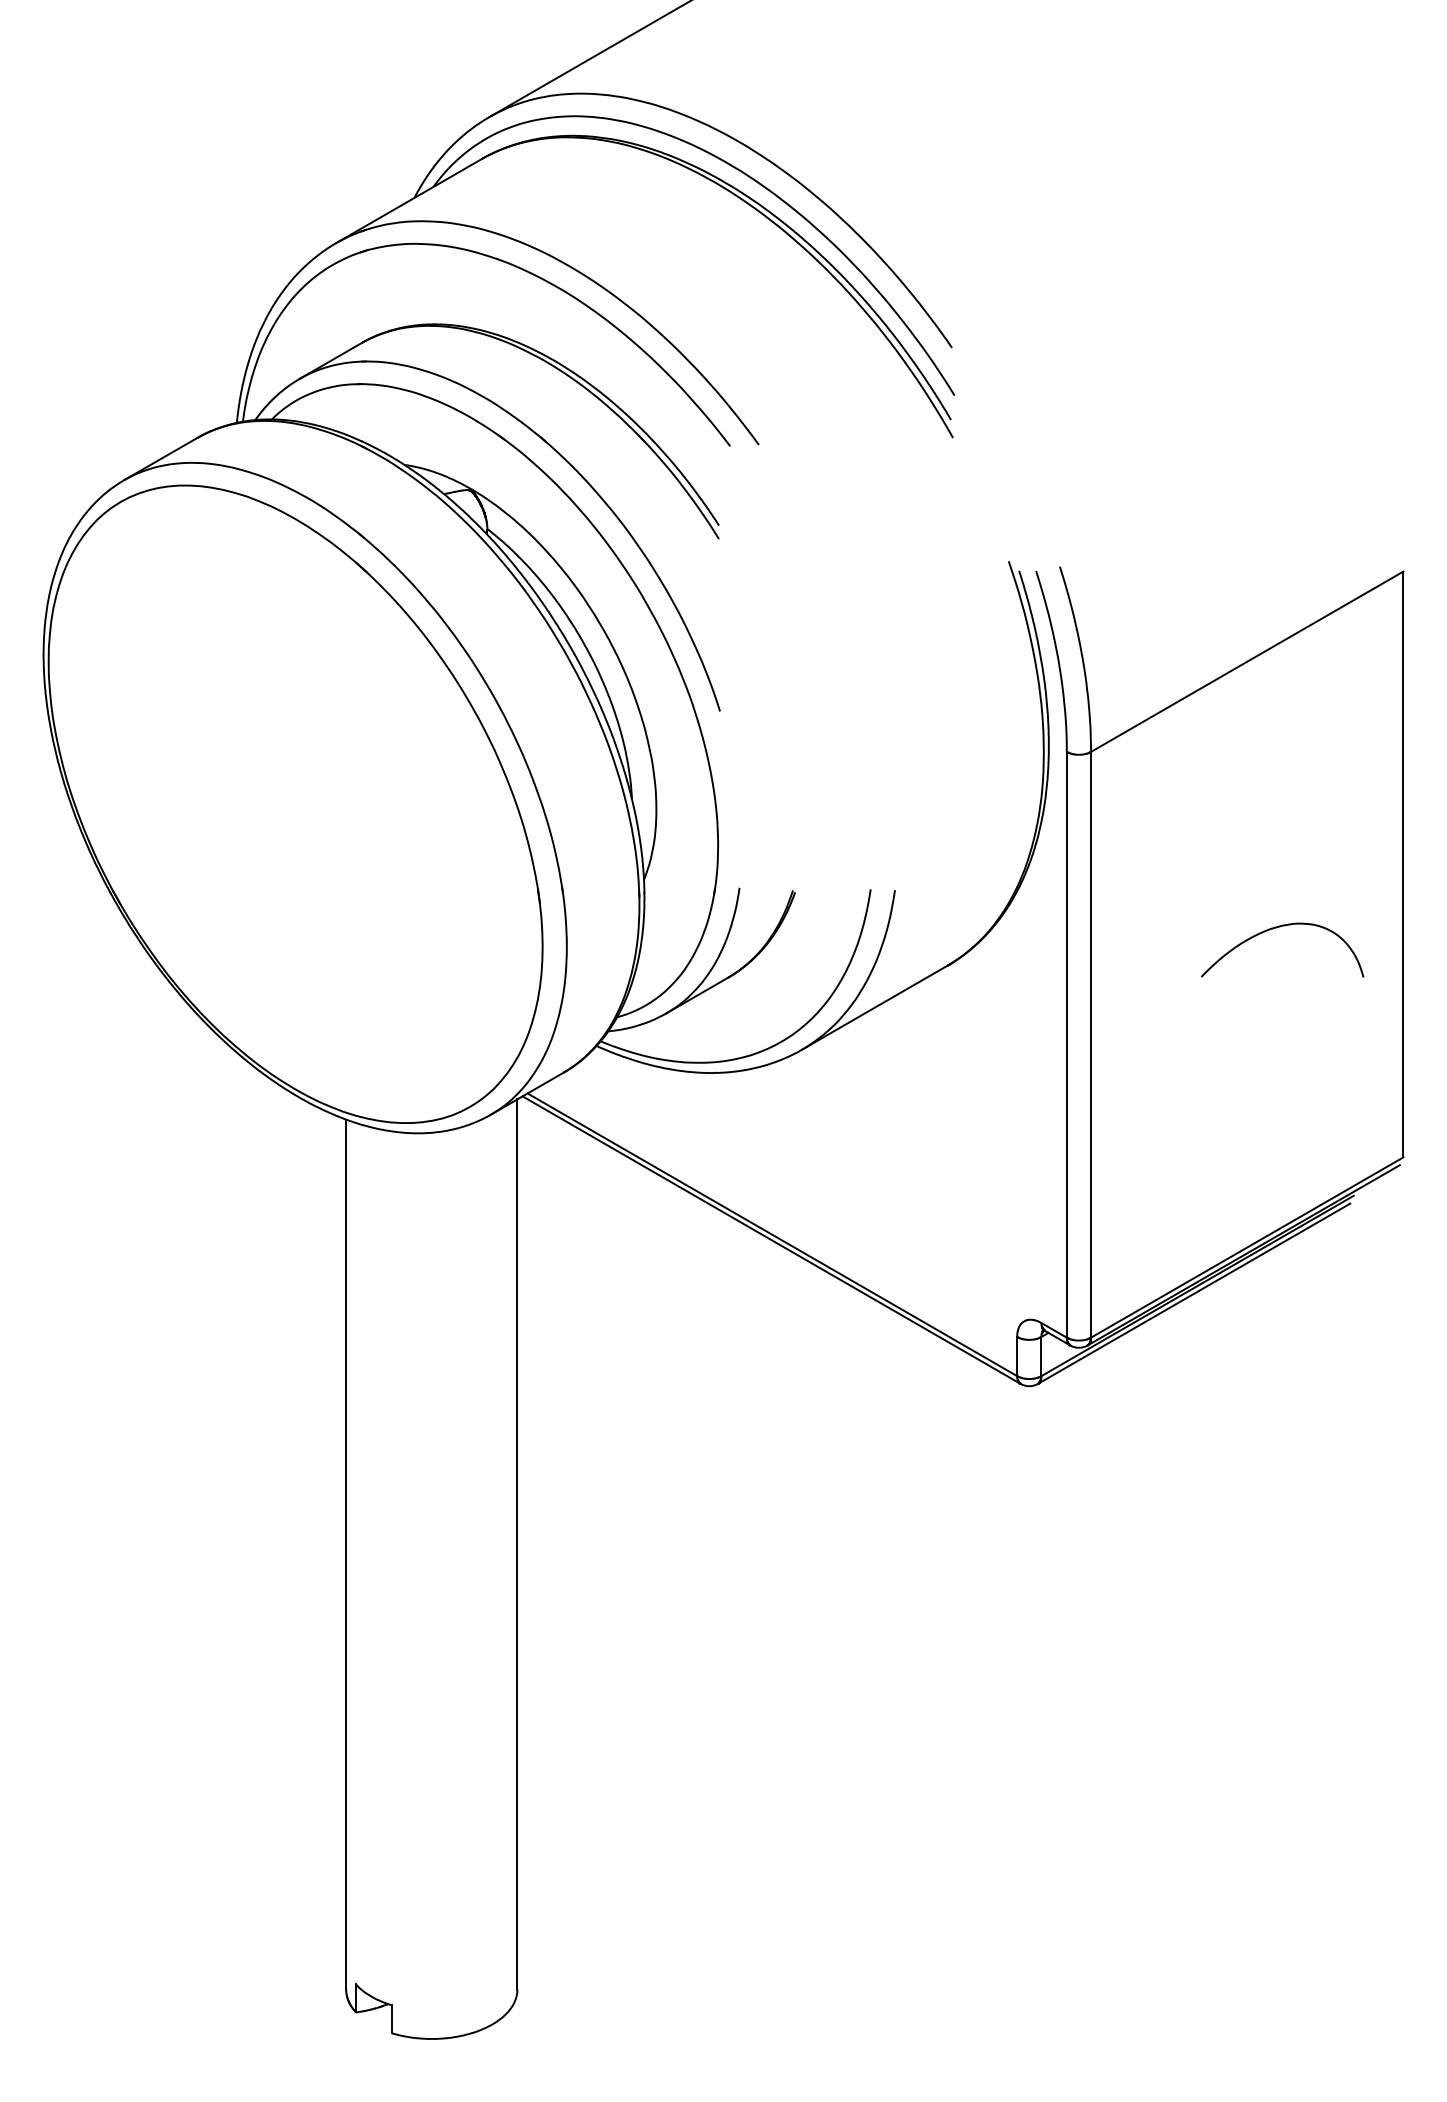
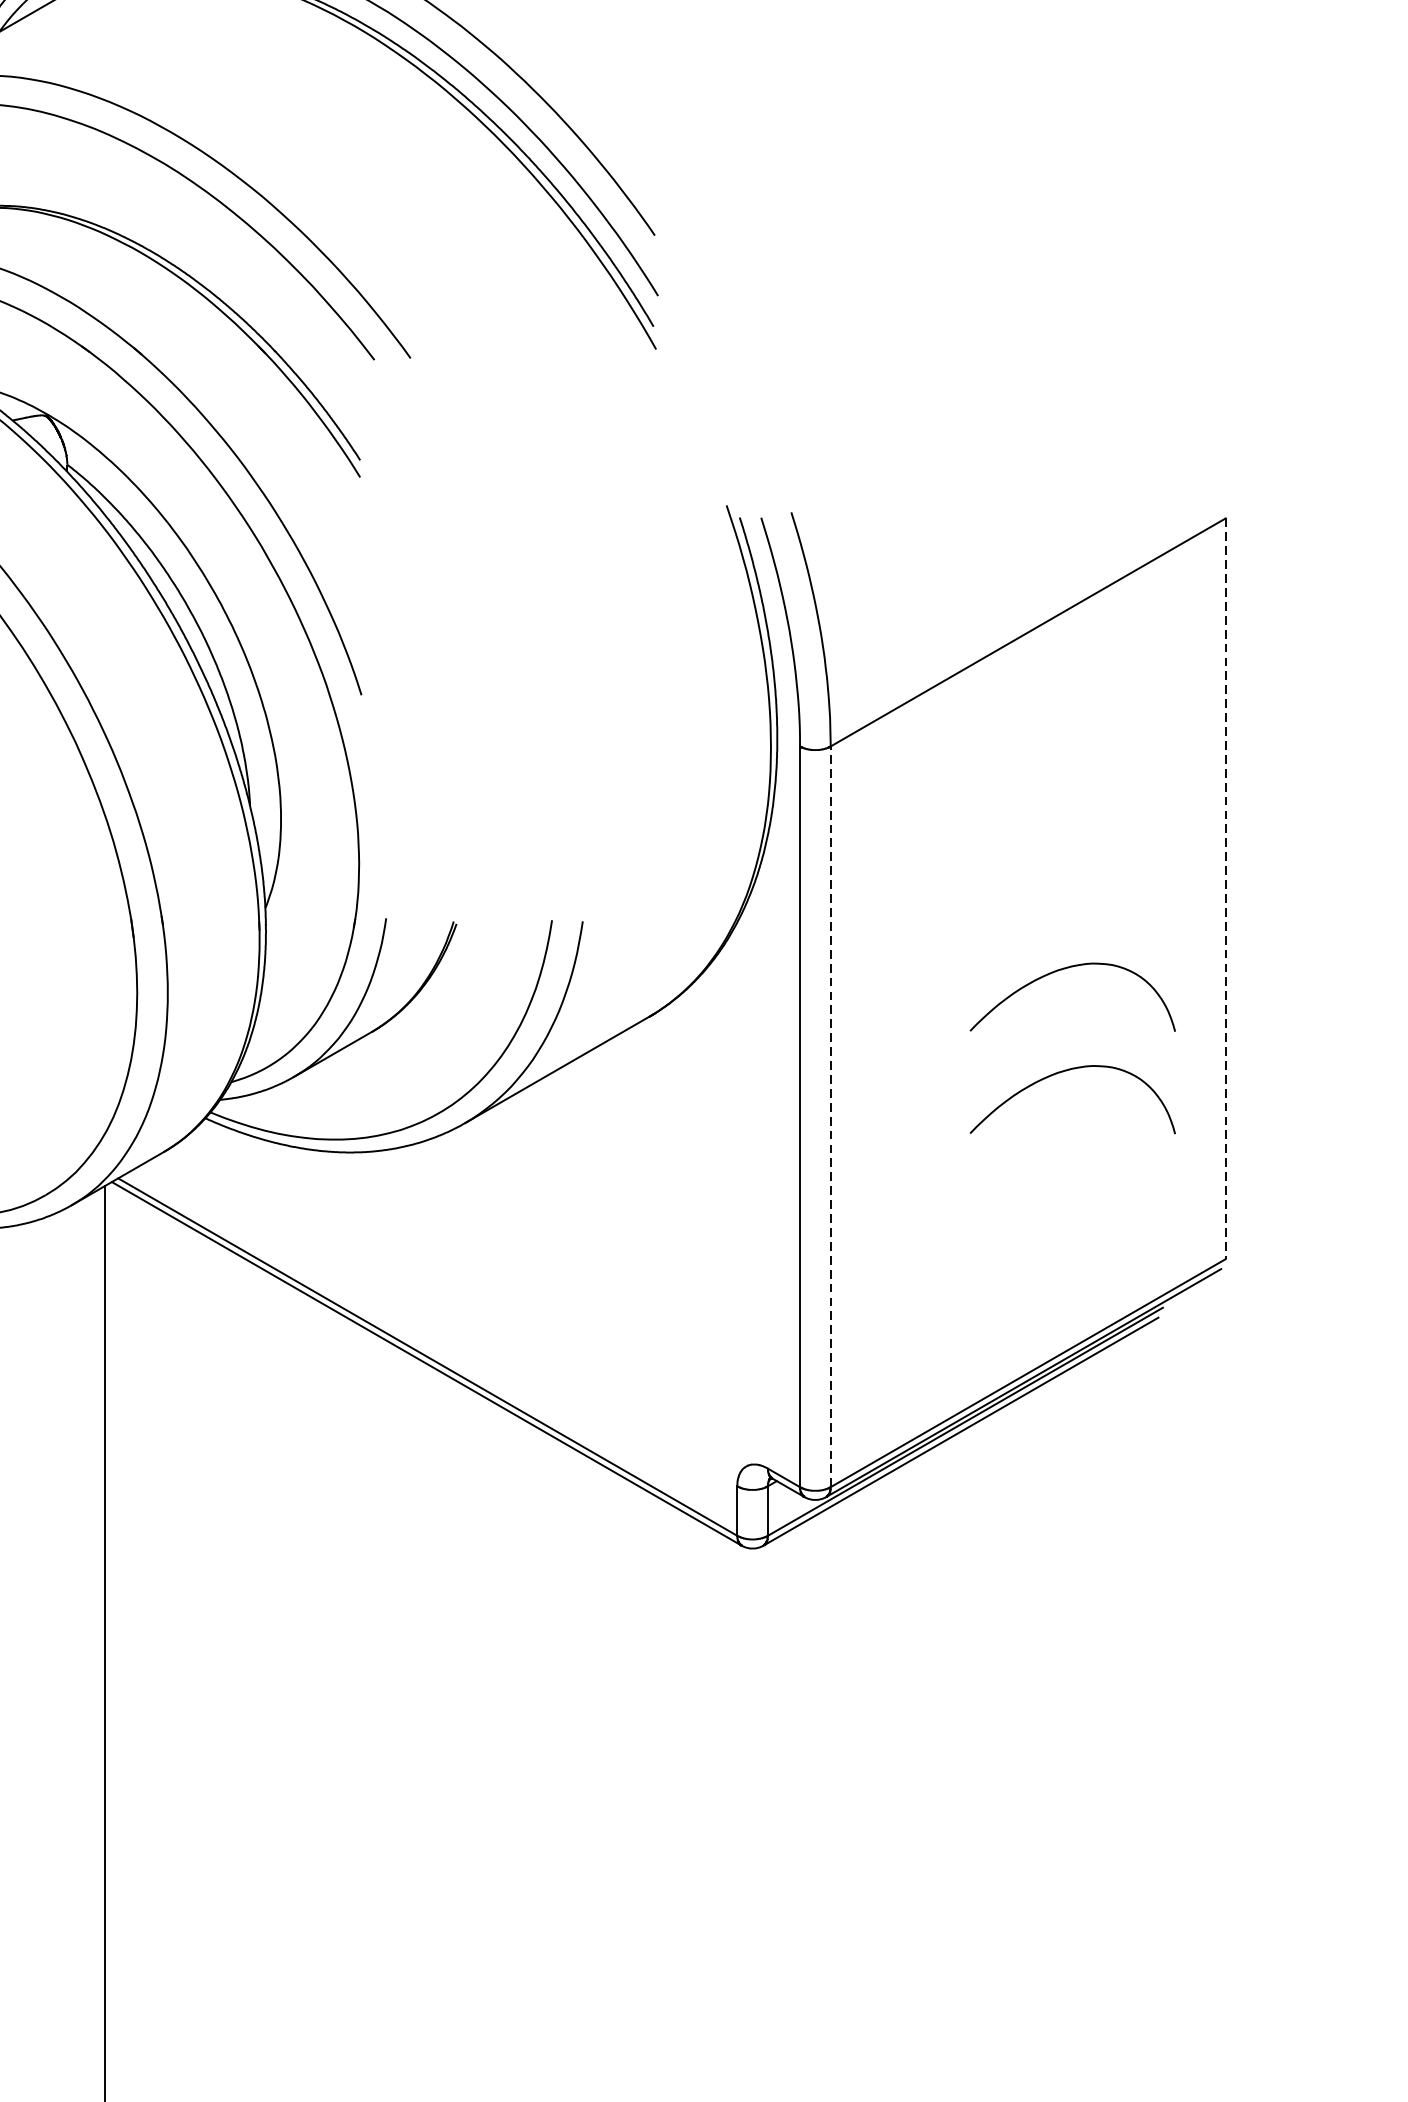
line: (1403, 864) -> (1225, 888), solid -> dashed
curve: (1276, 1009) -> (1065, 1072), added
line: (1091, 1044) -> (831, 1116), solid -> dashed

